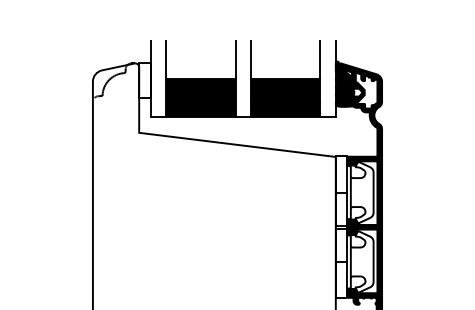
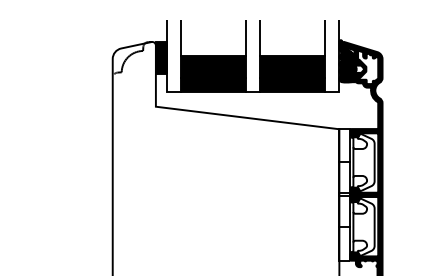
fill: (144, 80) -> (160, 57), added

